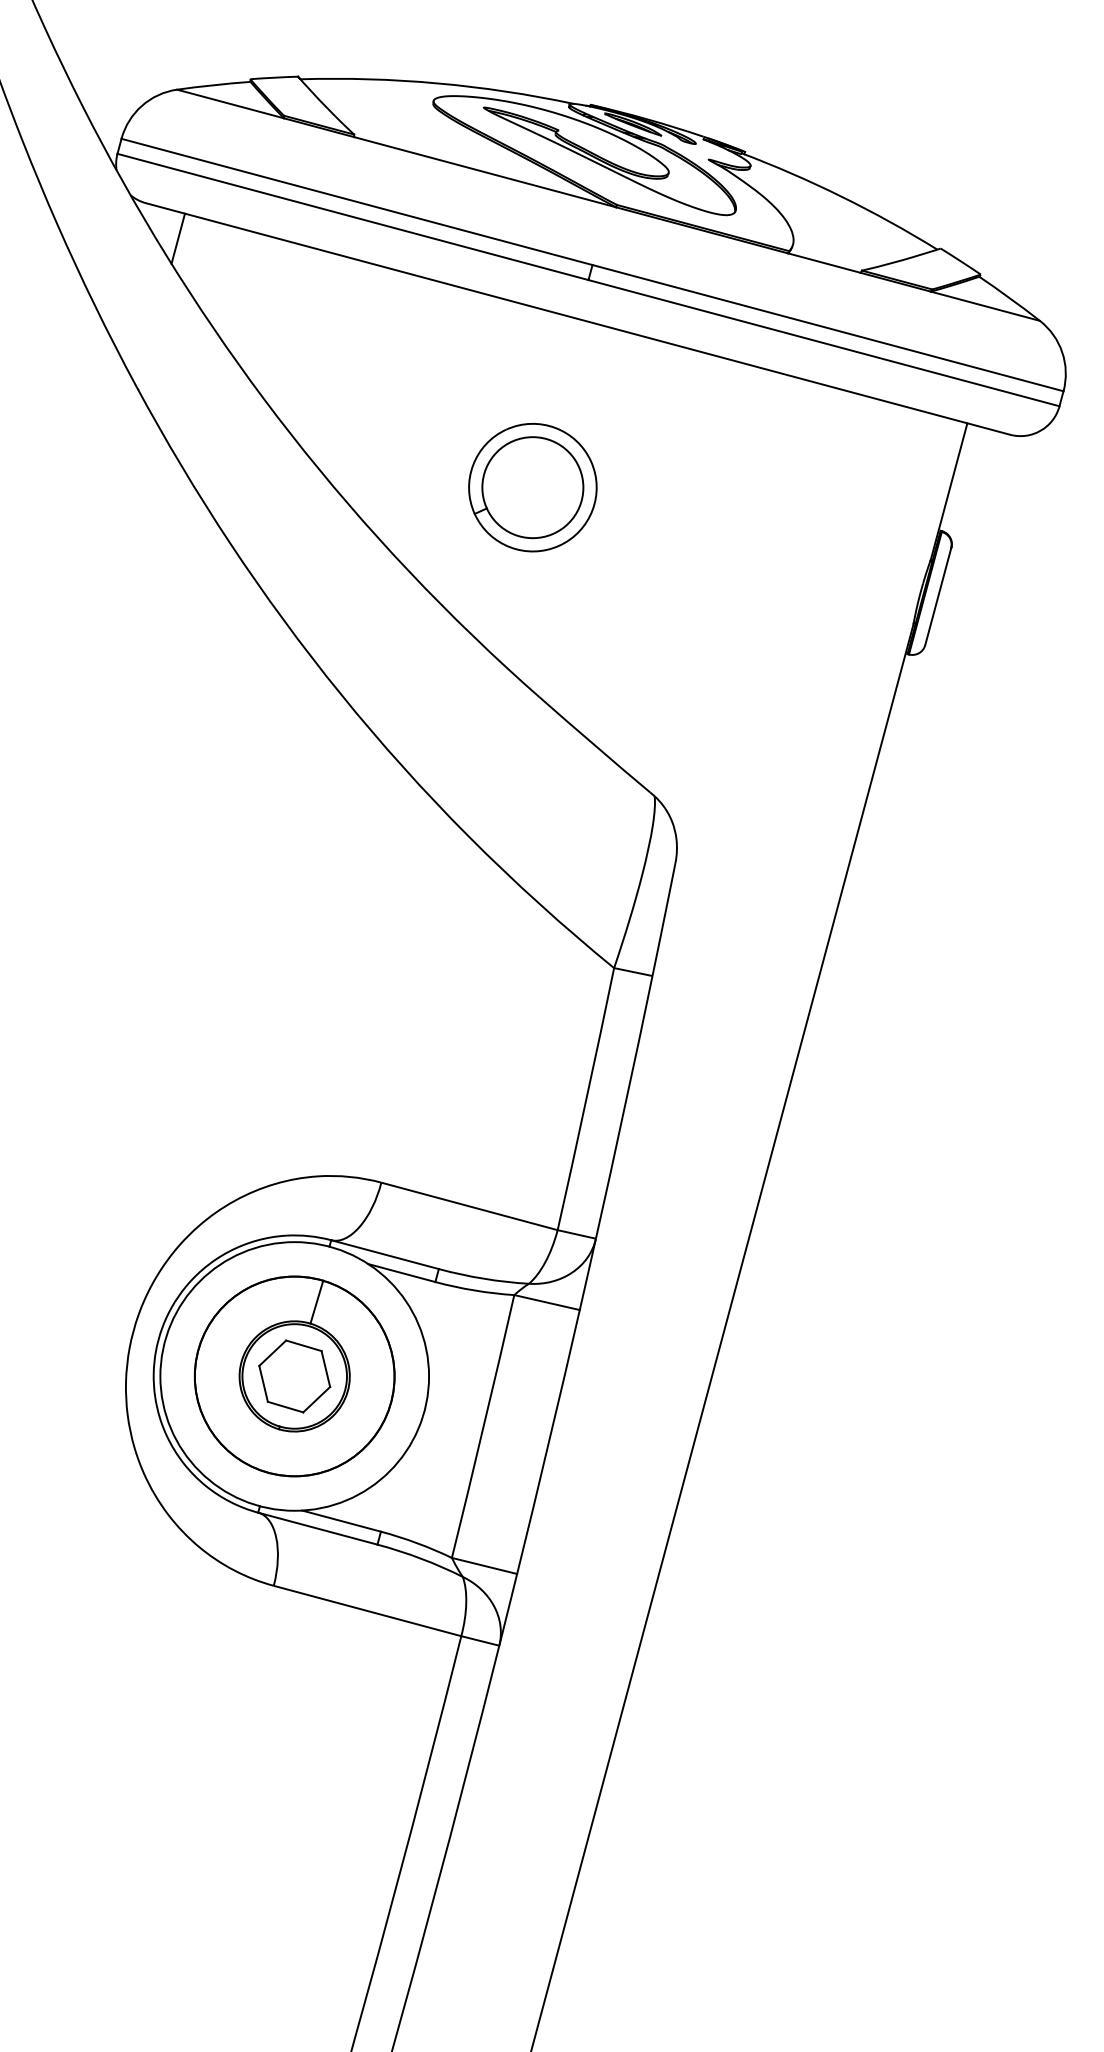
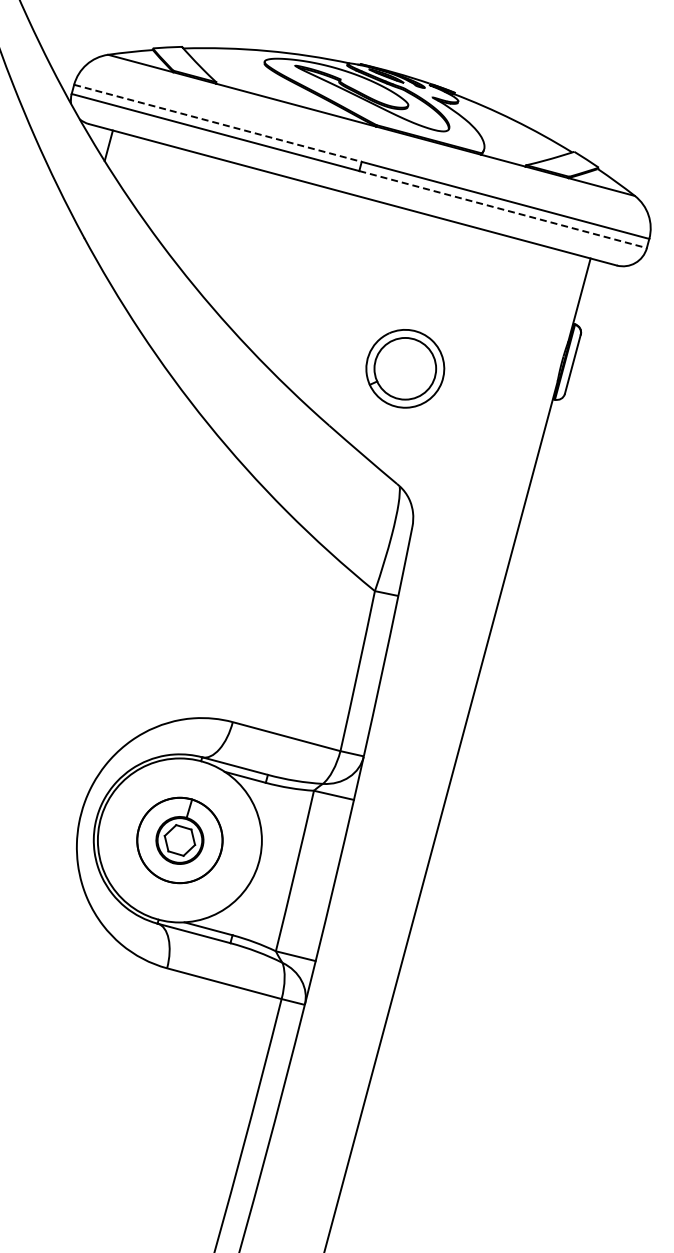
line: (356, 202) -> (217, 123), solid -> dashed
line: (824, 343) -> (503, 209), solid -> dashed
part: (533, 487) -> (405, 368), moved
part: (294, 1376) -> (179, 840), size x0.7

